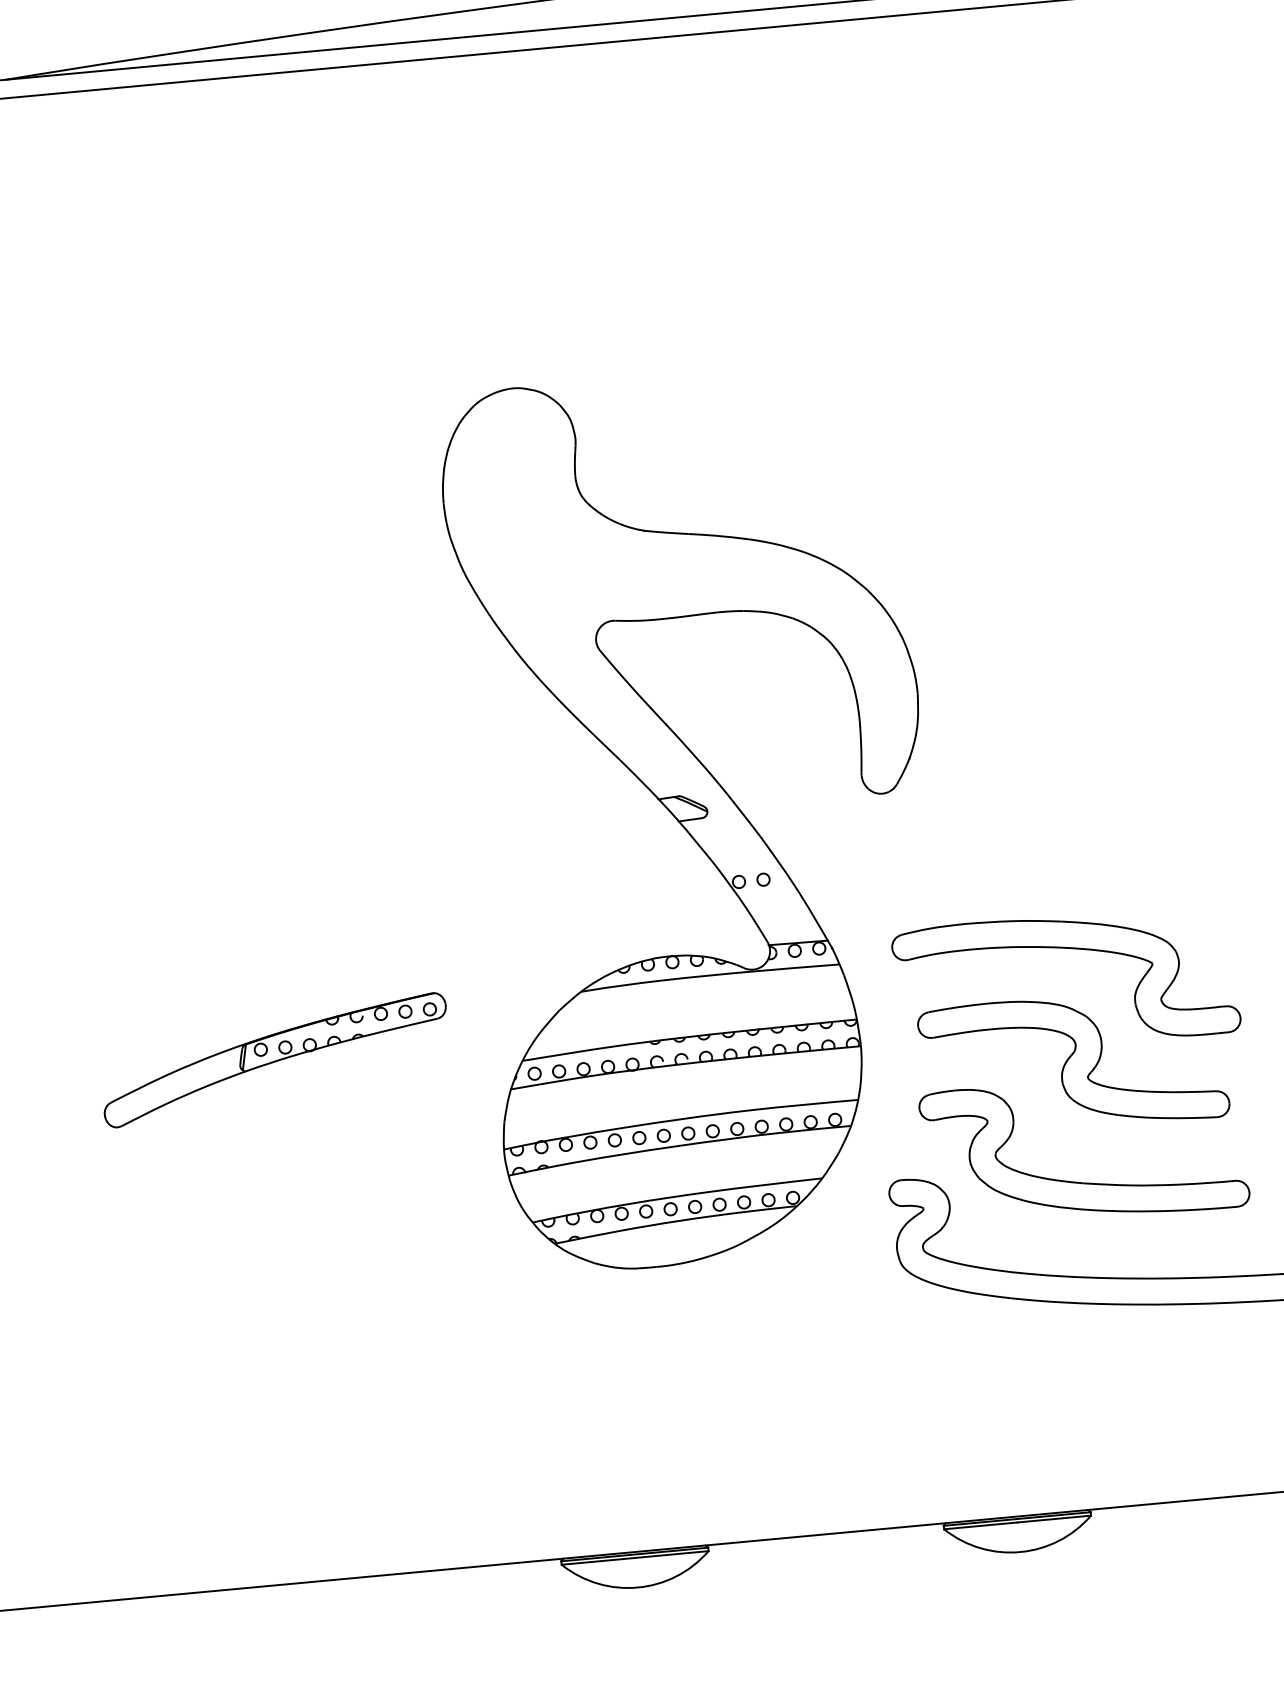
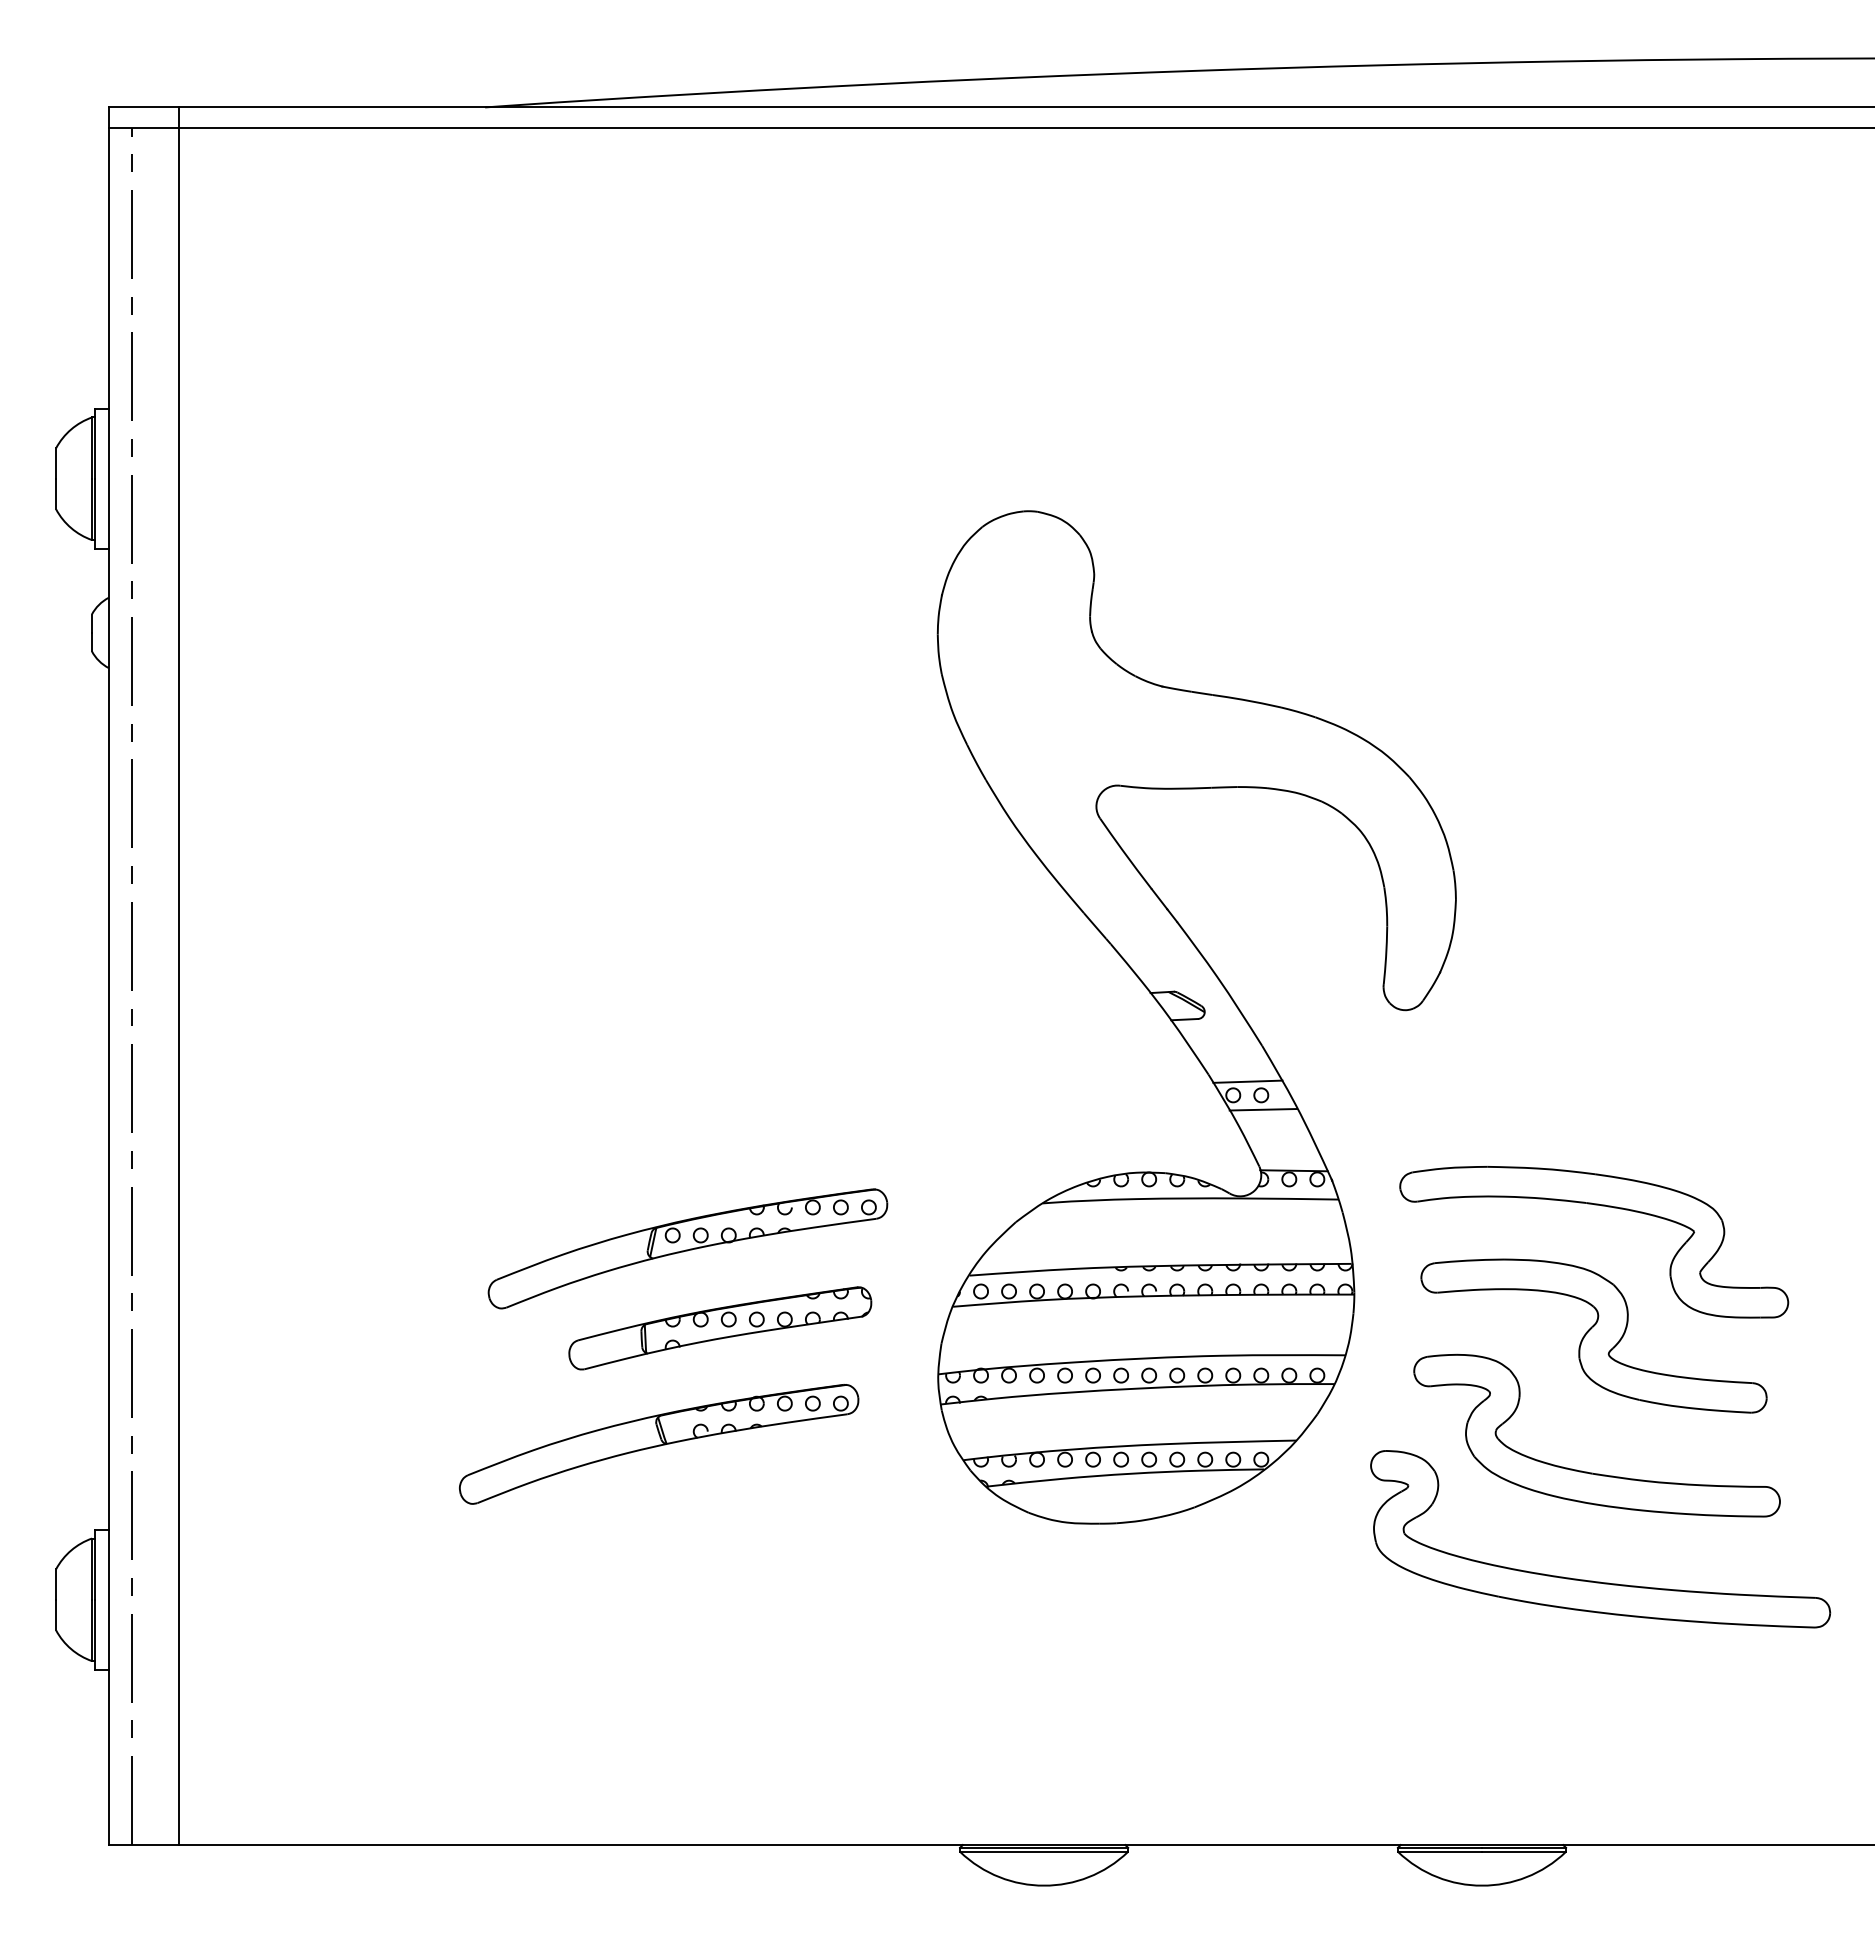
line: (750, 868) -> (1247, 1081), added
line: (765, 891) -> (1262, 1109), added
part: (310, 1127) -> (720, 1328), added
part: (266, 1233) -> (659, 1444), added

